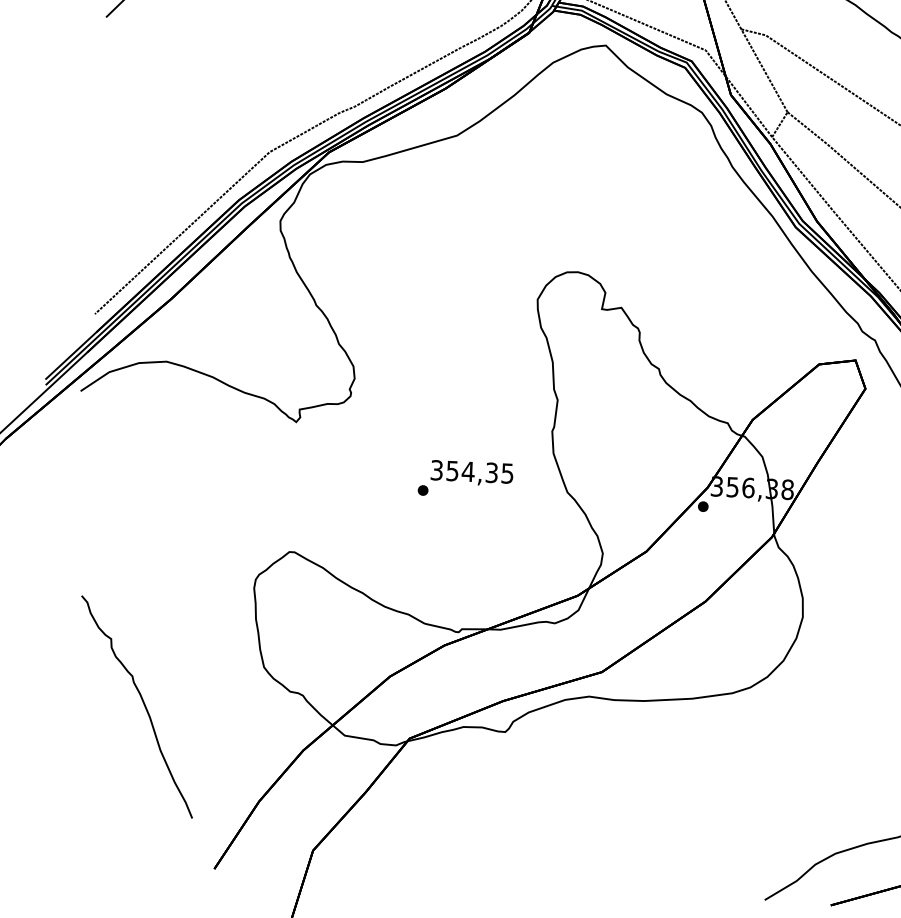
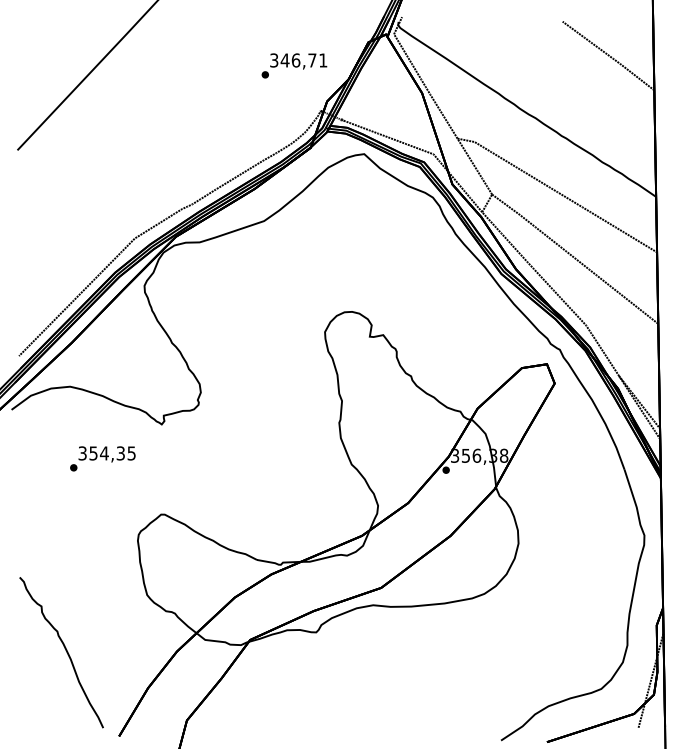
text: (465, 478) -> (102, 458), moved
curve: (142, 704) -> (65, 650), moved

